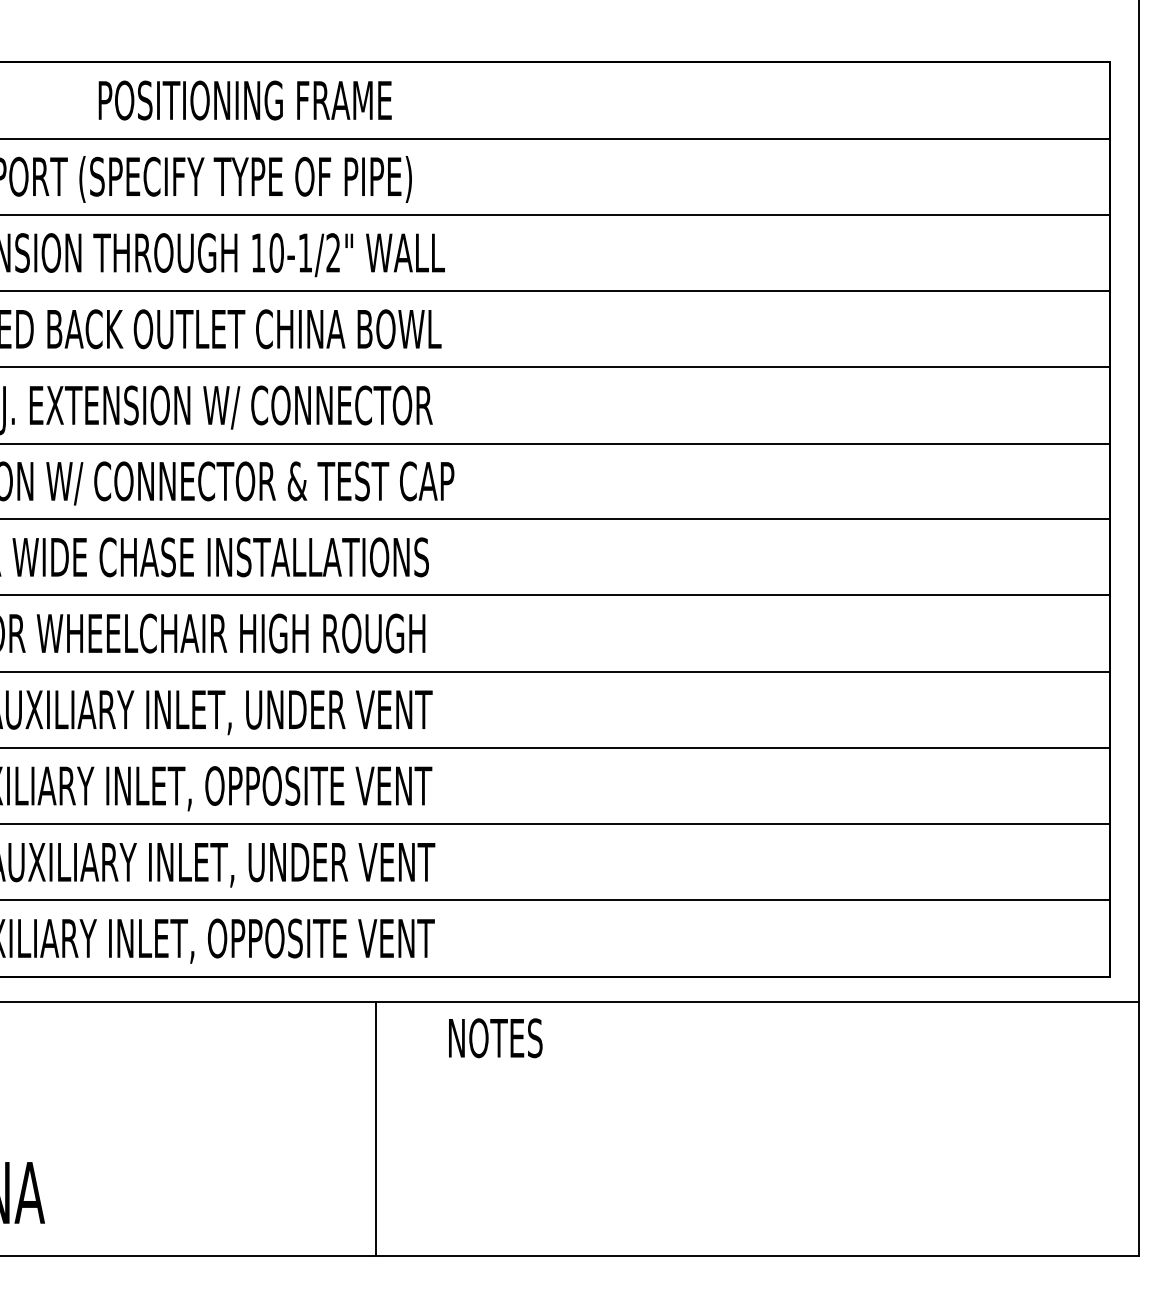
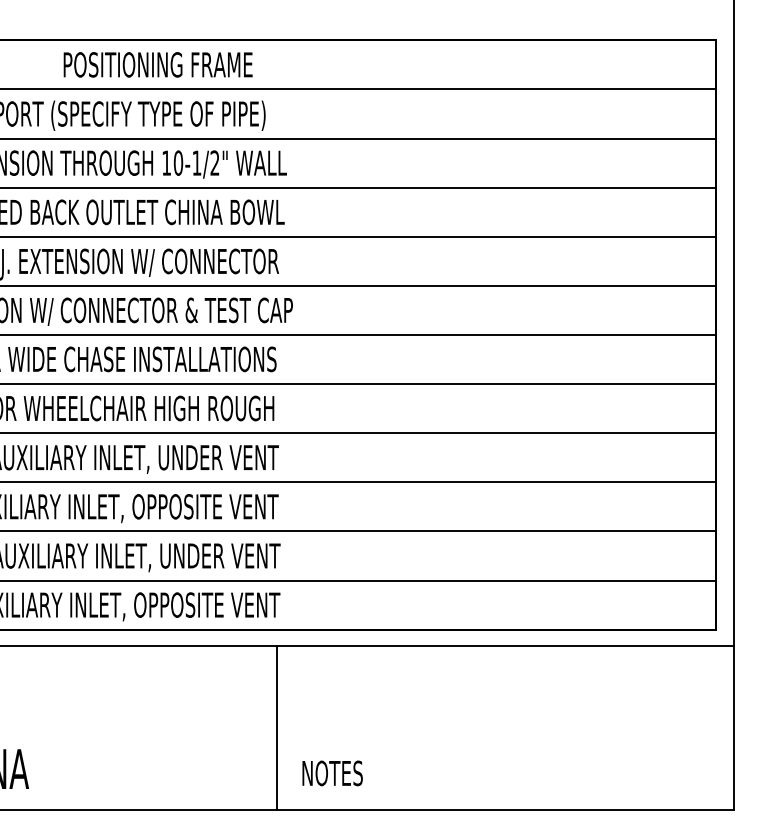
text: (495, 1038) -> (332, 773), moved
line: (376, 1128) -> (276, 727), moved

